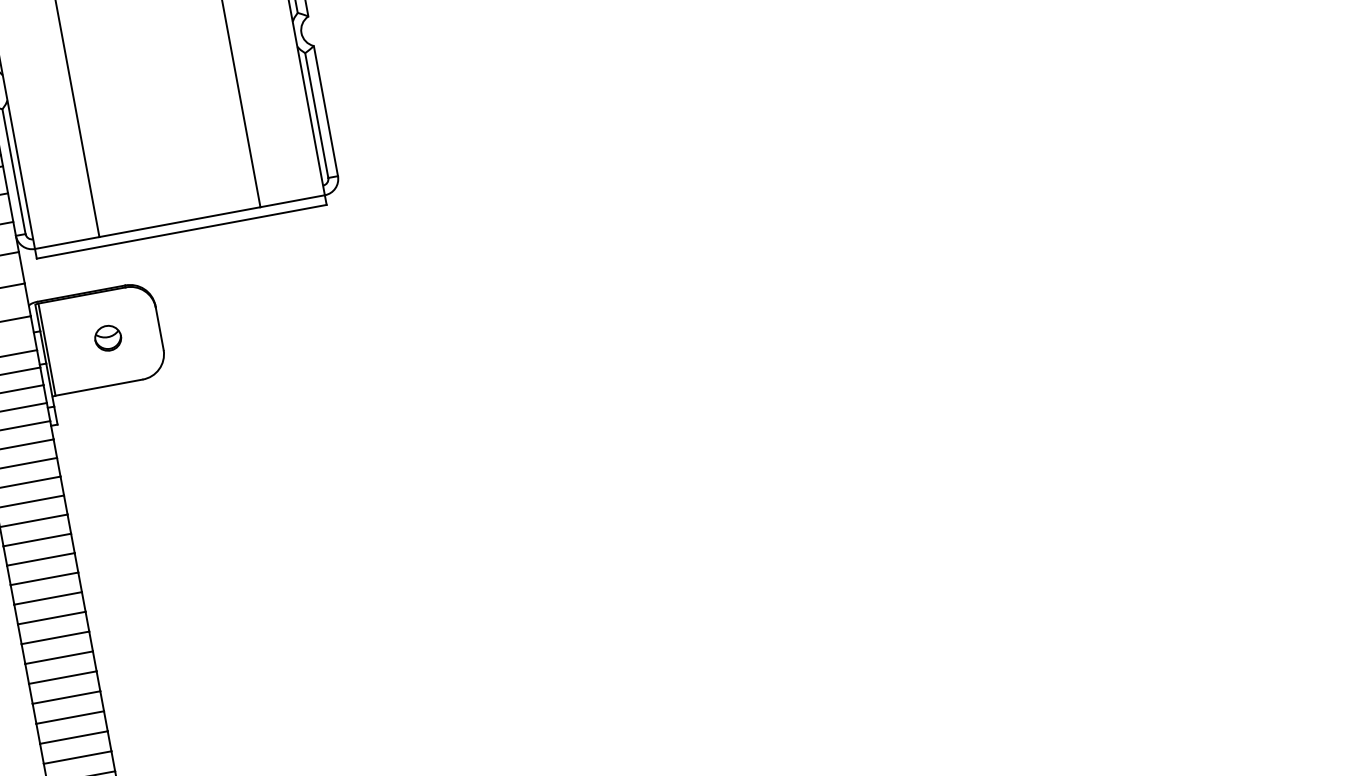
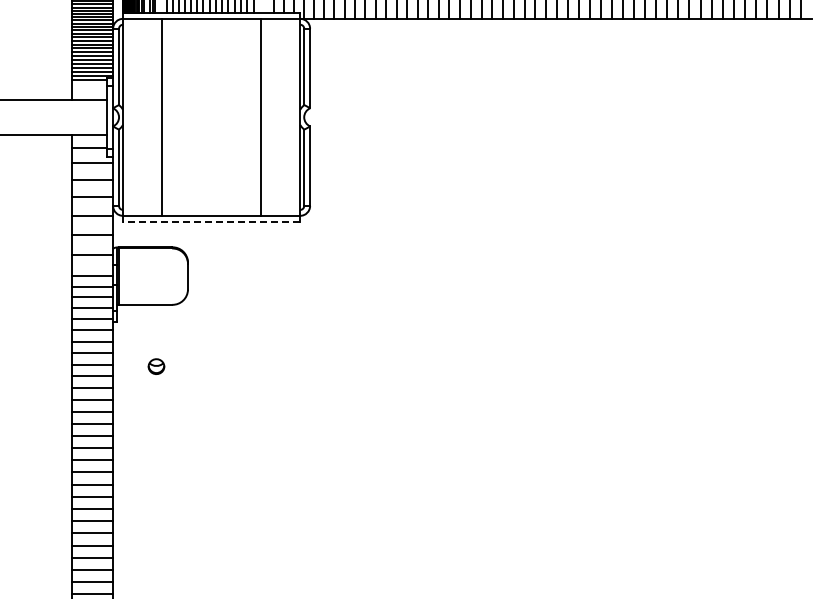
line: (181, 231) -> (211, 221), solid -> dashed
part: (108, 338) -> (156, 366), moved

